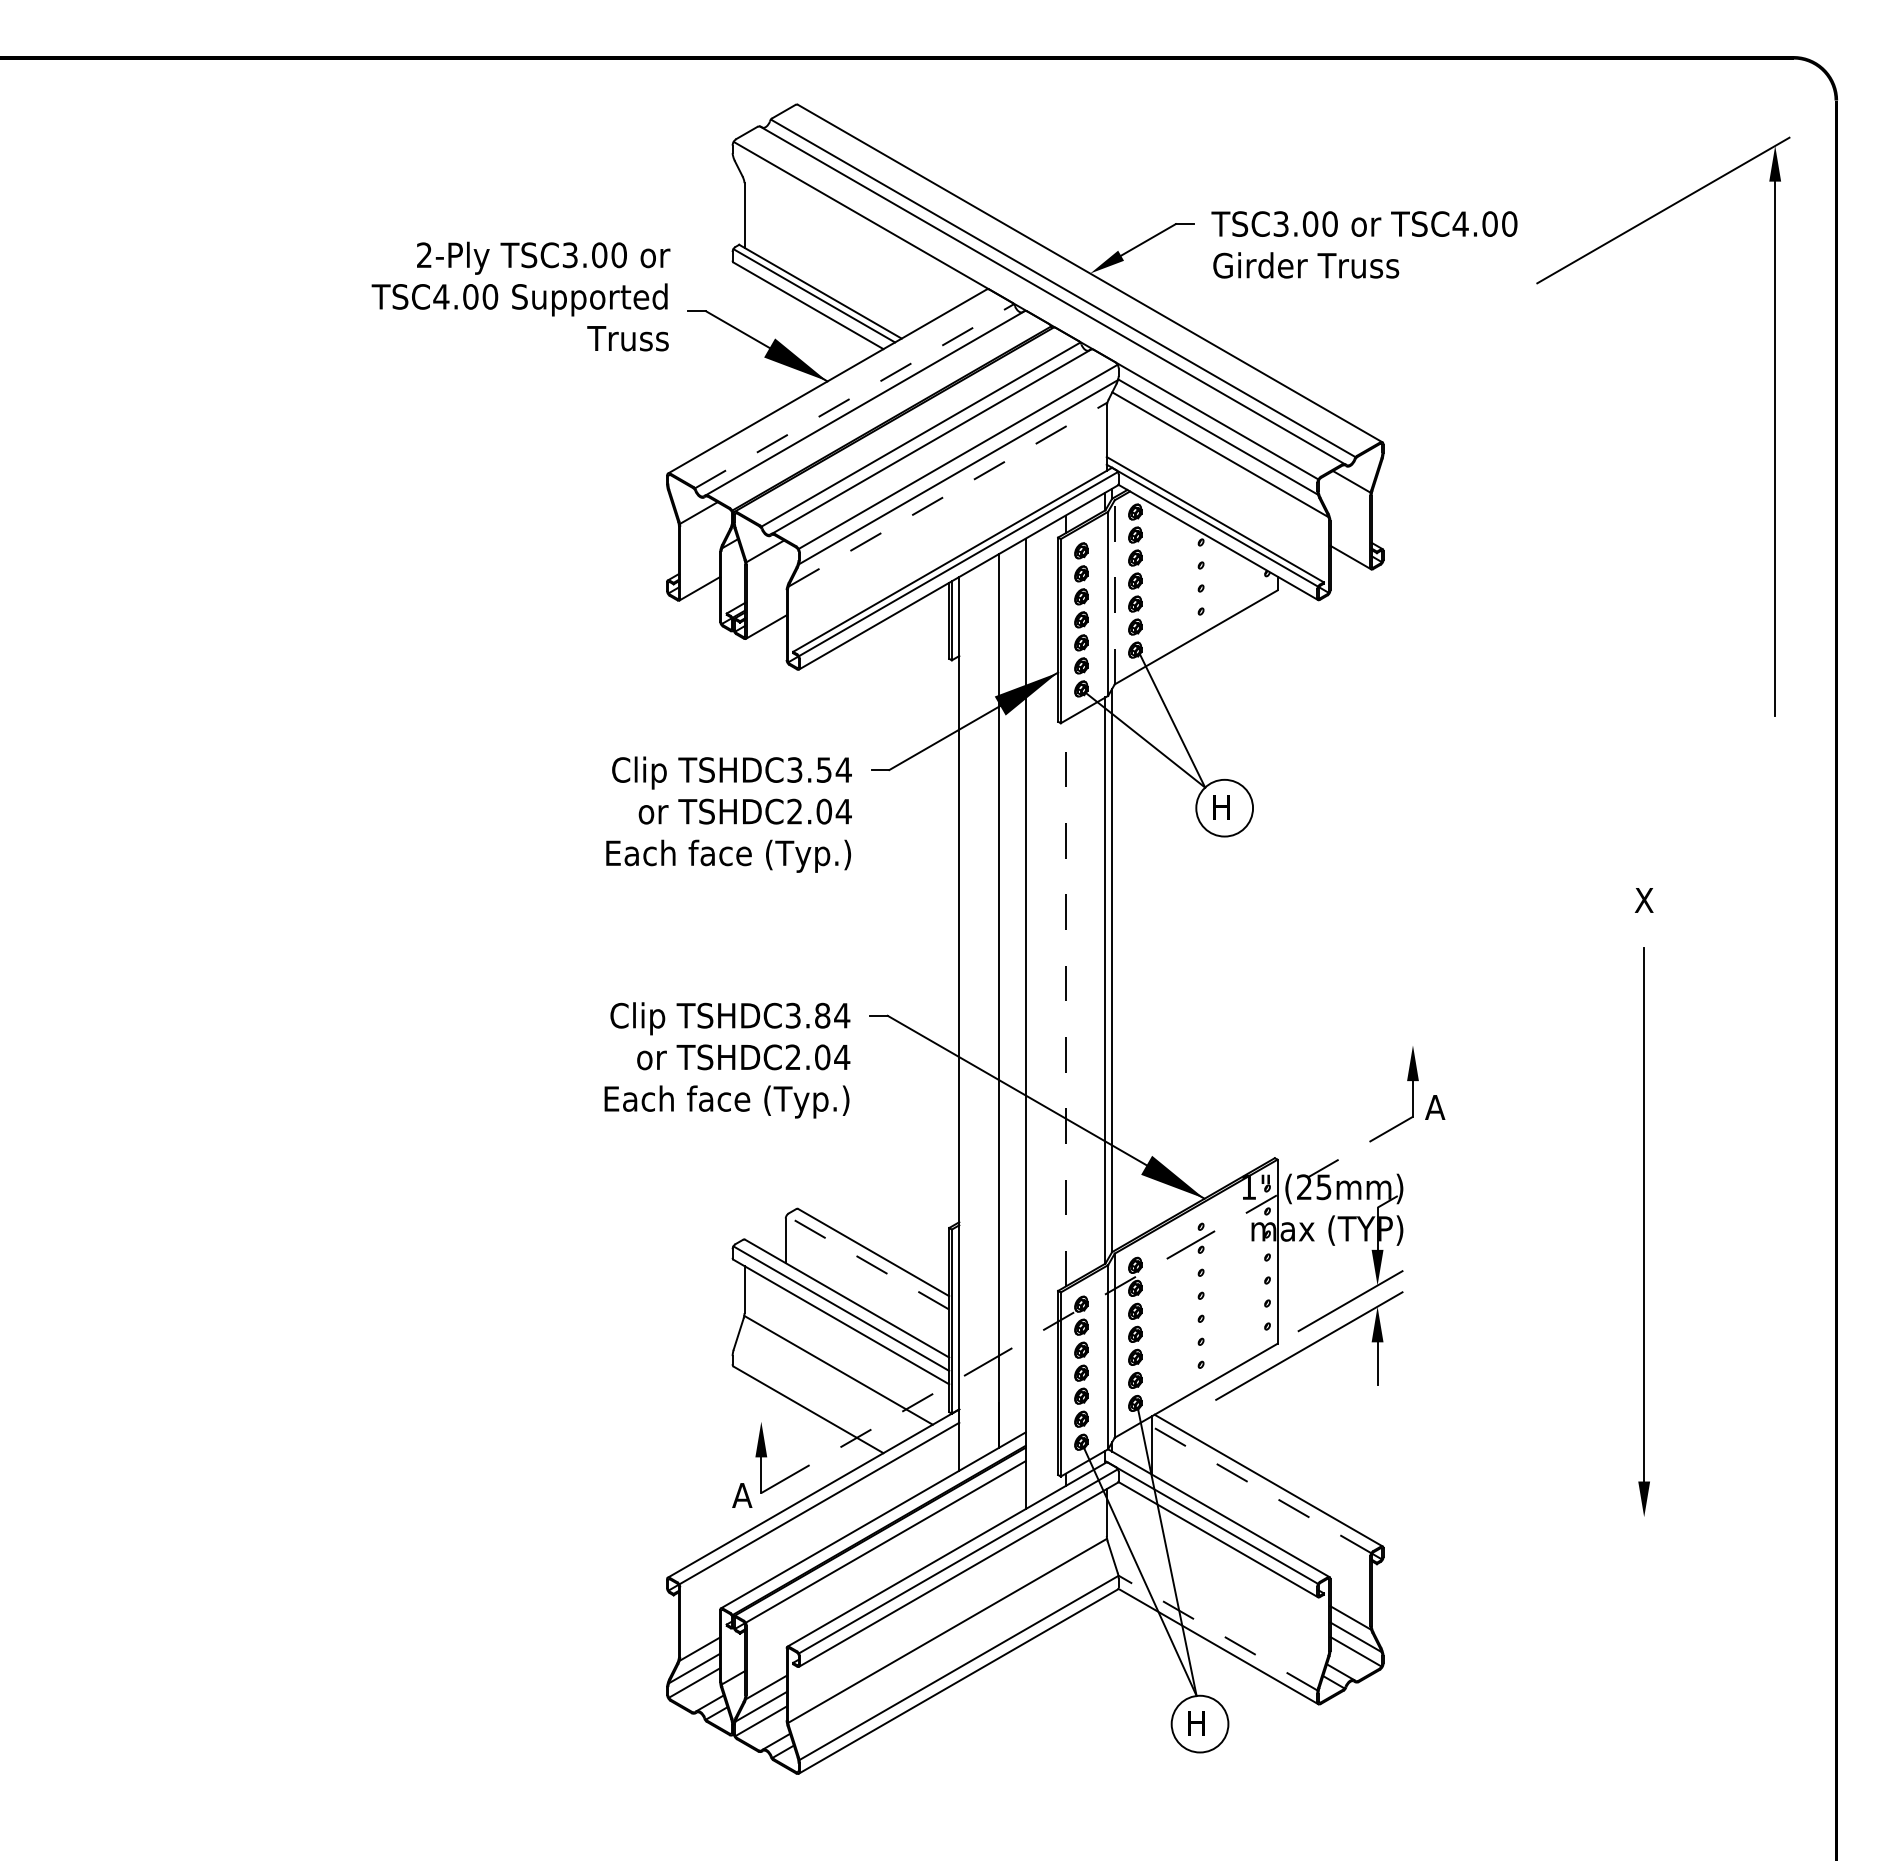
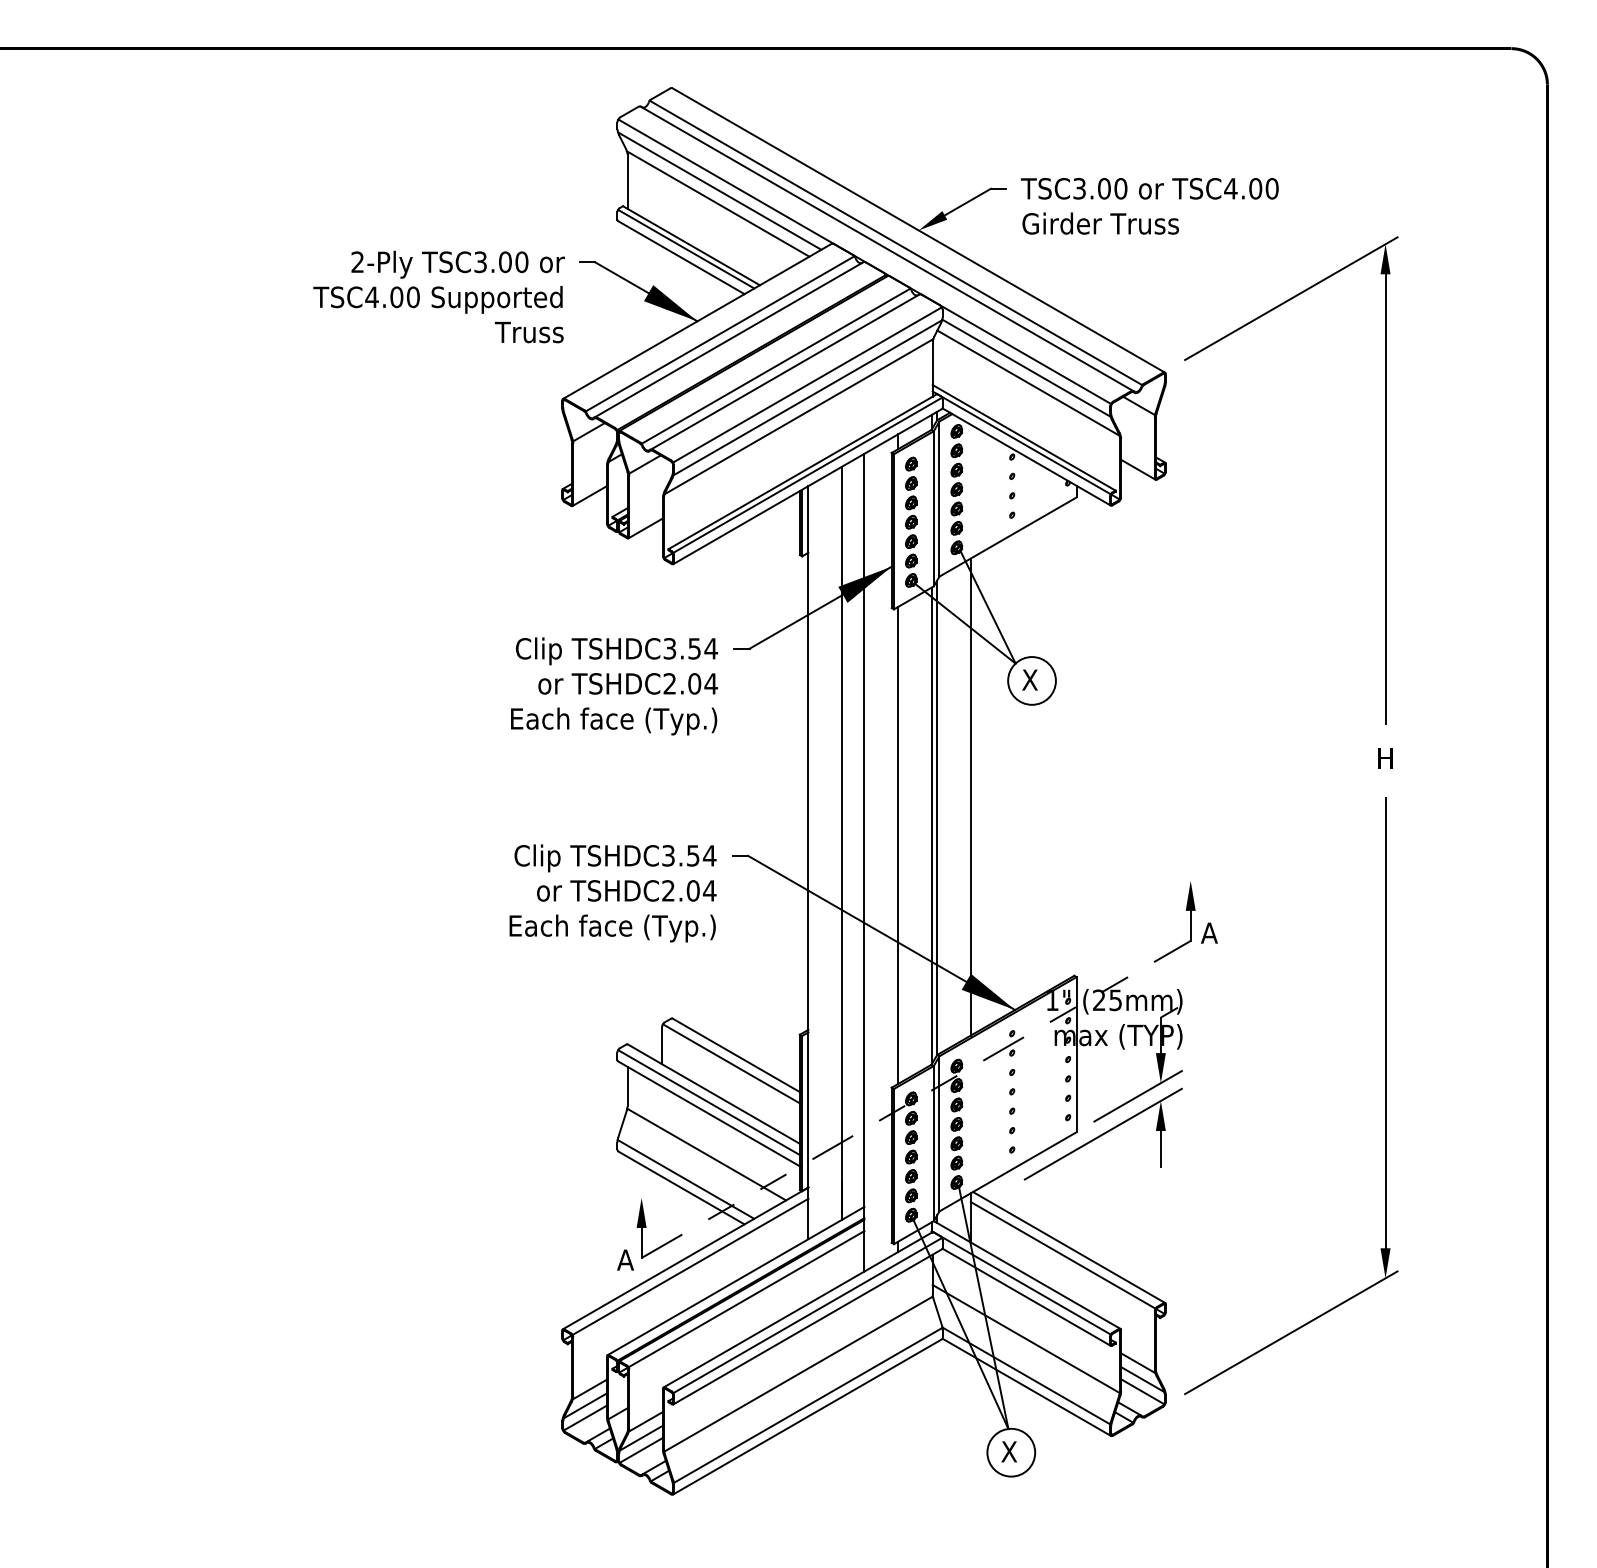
line: (853, 226) -> (719, 190), added
line: (851, 241) -> (717, 203), added
text: (520, 296) -> (438, 296), moved
line: (854, 396) -> (720, 334), dashed -> solid
part: (1774, 426) -> (1384, 480), moved
line: (948, 494) -> (799, 416), dashed -> solid
line: (1114, 591) -> (939, 498), dashed -> solid
text: (1221, 806) -> (1029, 679), H -> X
text: (1643, 900) -> (1384, 758), X -> H
line: (1151, 945) -> (970, 796), added
line: (1065, 1003) -> (897, 845), dashed -> solid
text: (822, 1015) -> (693, 855), TSHDC3.84 -> TSHDC3.54
line: (867, 1262) -> (731, 1063), dashed -> solid
line: (813, 1399) -> (685, 1179), added
line: (1261, 1489) -> (1063, 1255), dashed -> solid
line: (1532, 1581) -> (1291, 1332), added
line: (1217, 1589) -> (1026, 1339), added
line: (1217, 1633) -> (1026, 1376), dashed -> solid
text: (1197, 1722) -> (1009, 1451), H -> X

